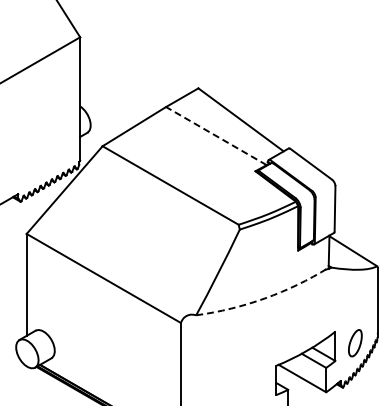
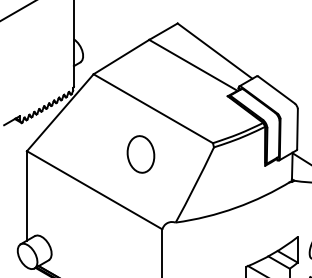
line: (215, 135) -> (192, 64), dashed -> solid
part: (156, 237) -> (140, 154), added
arc: (264, 298) -> (235, 207), dashed -> solid

